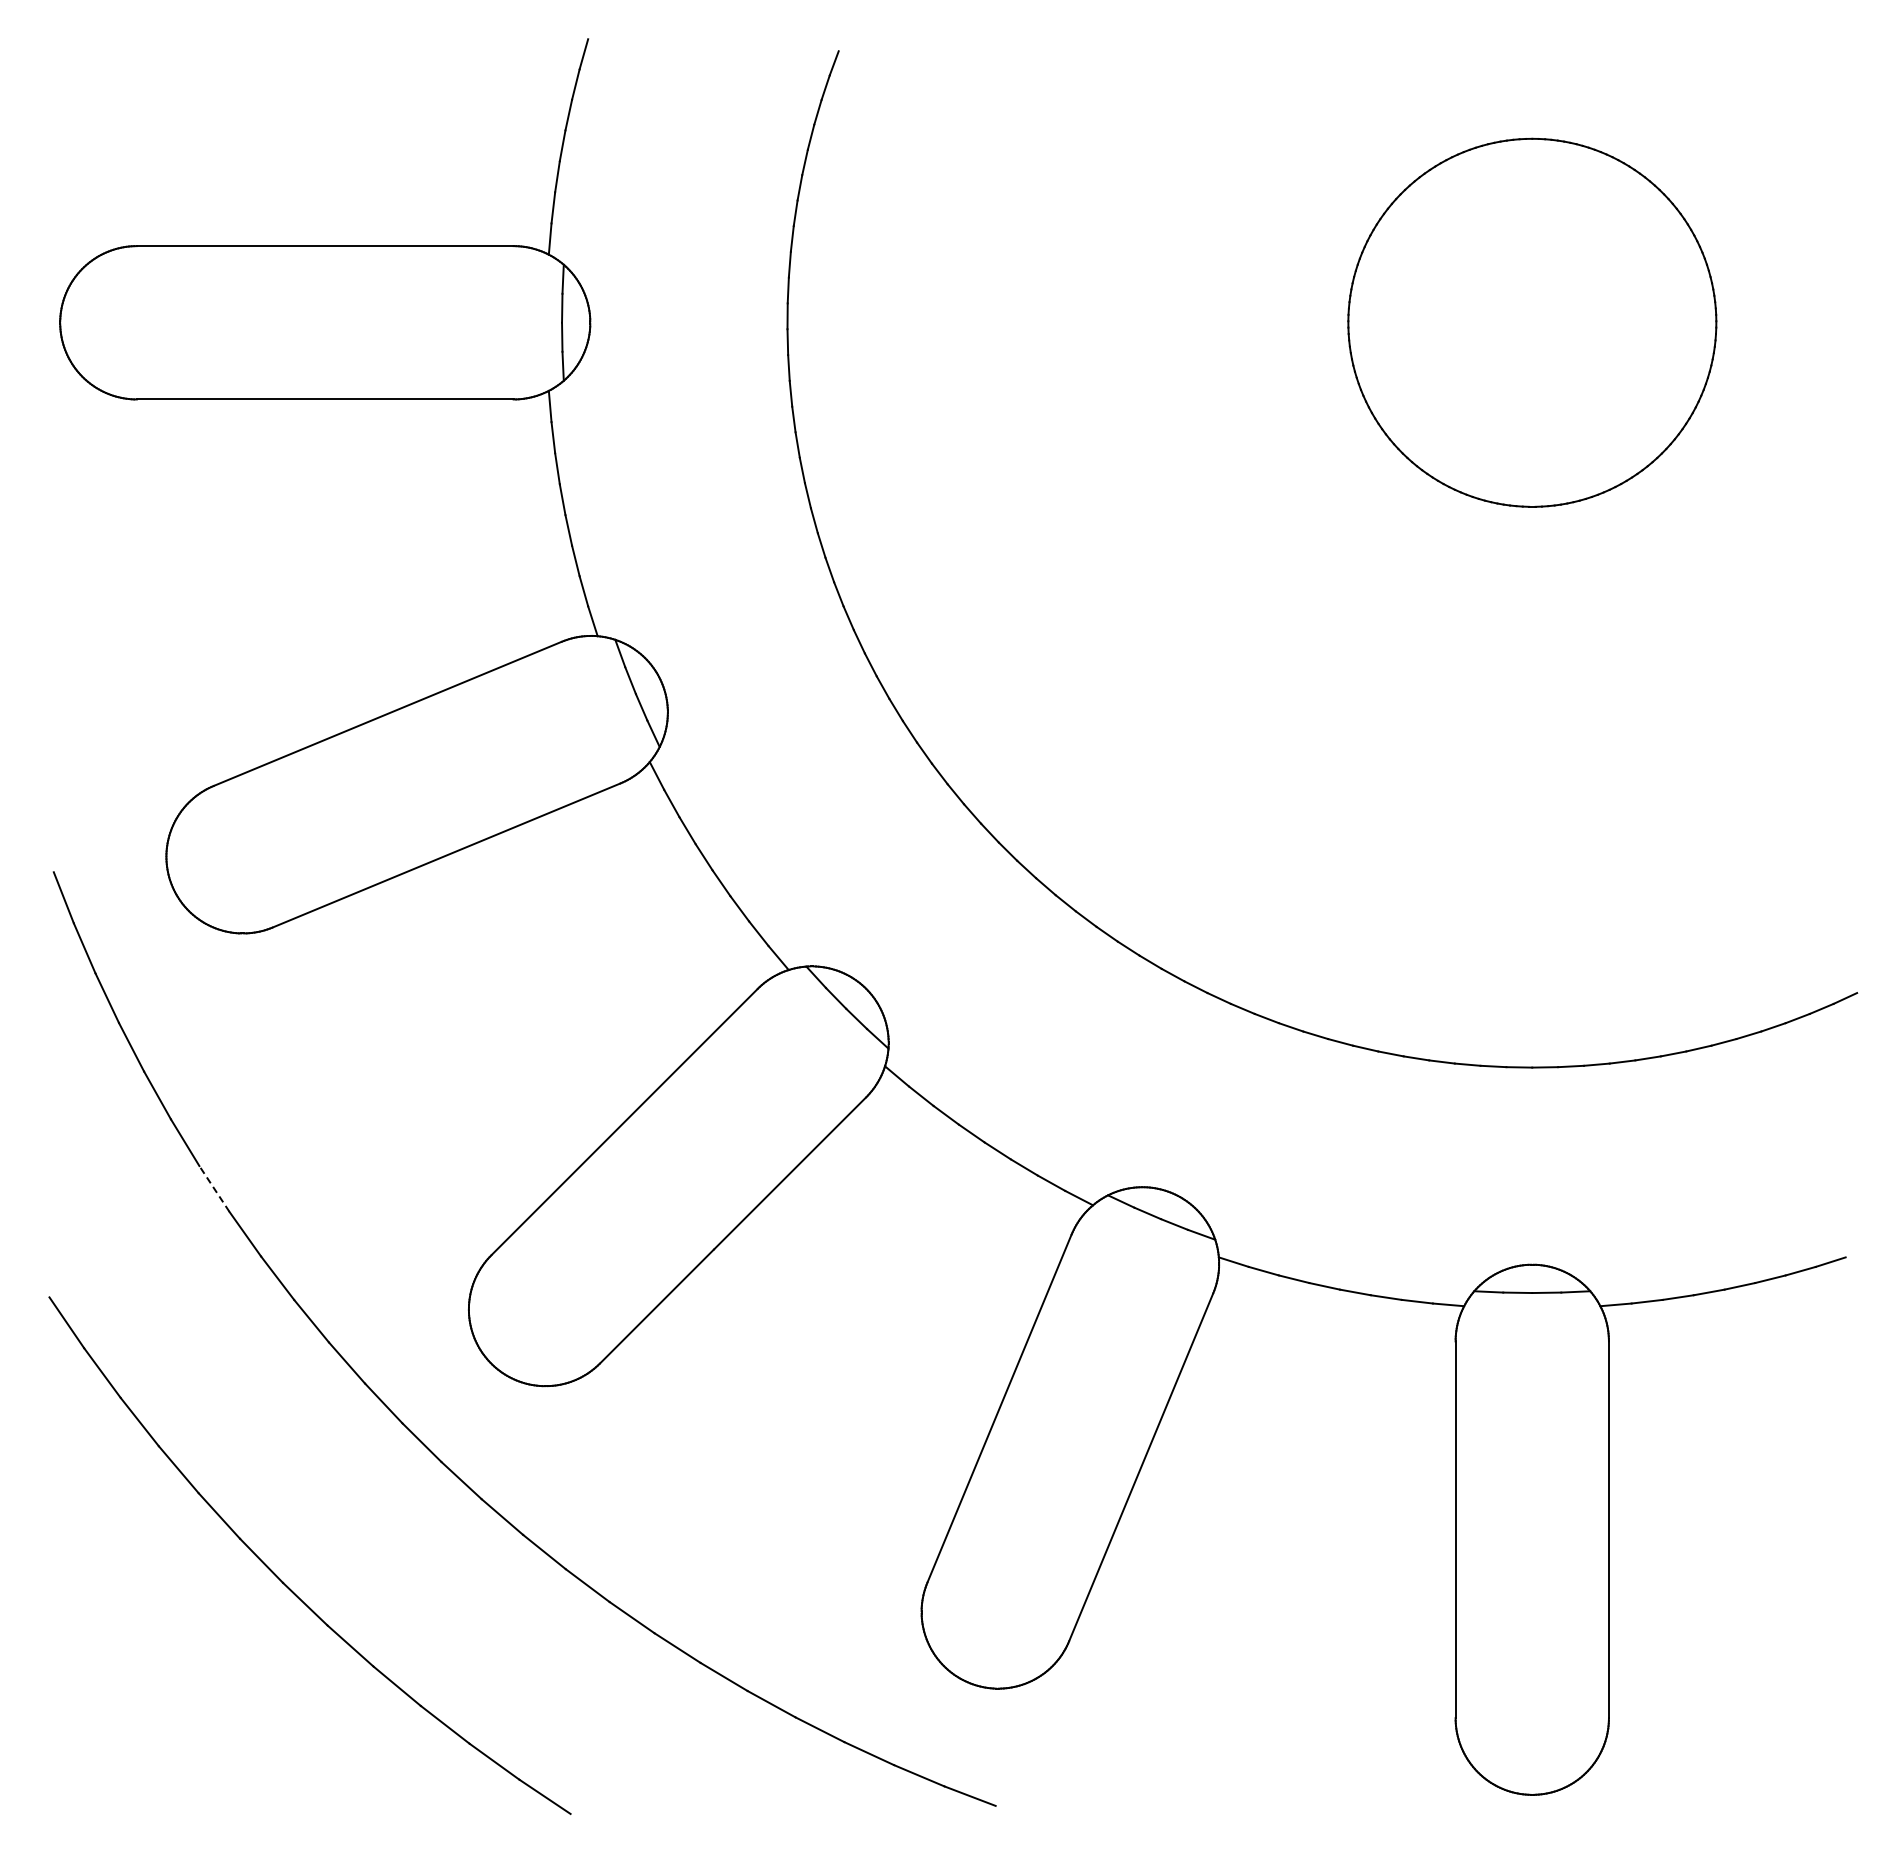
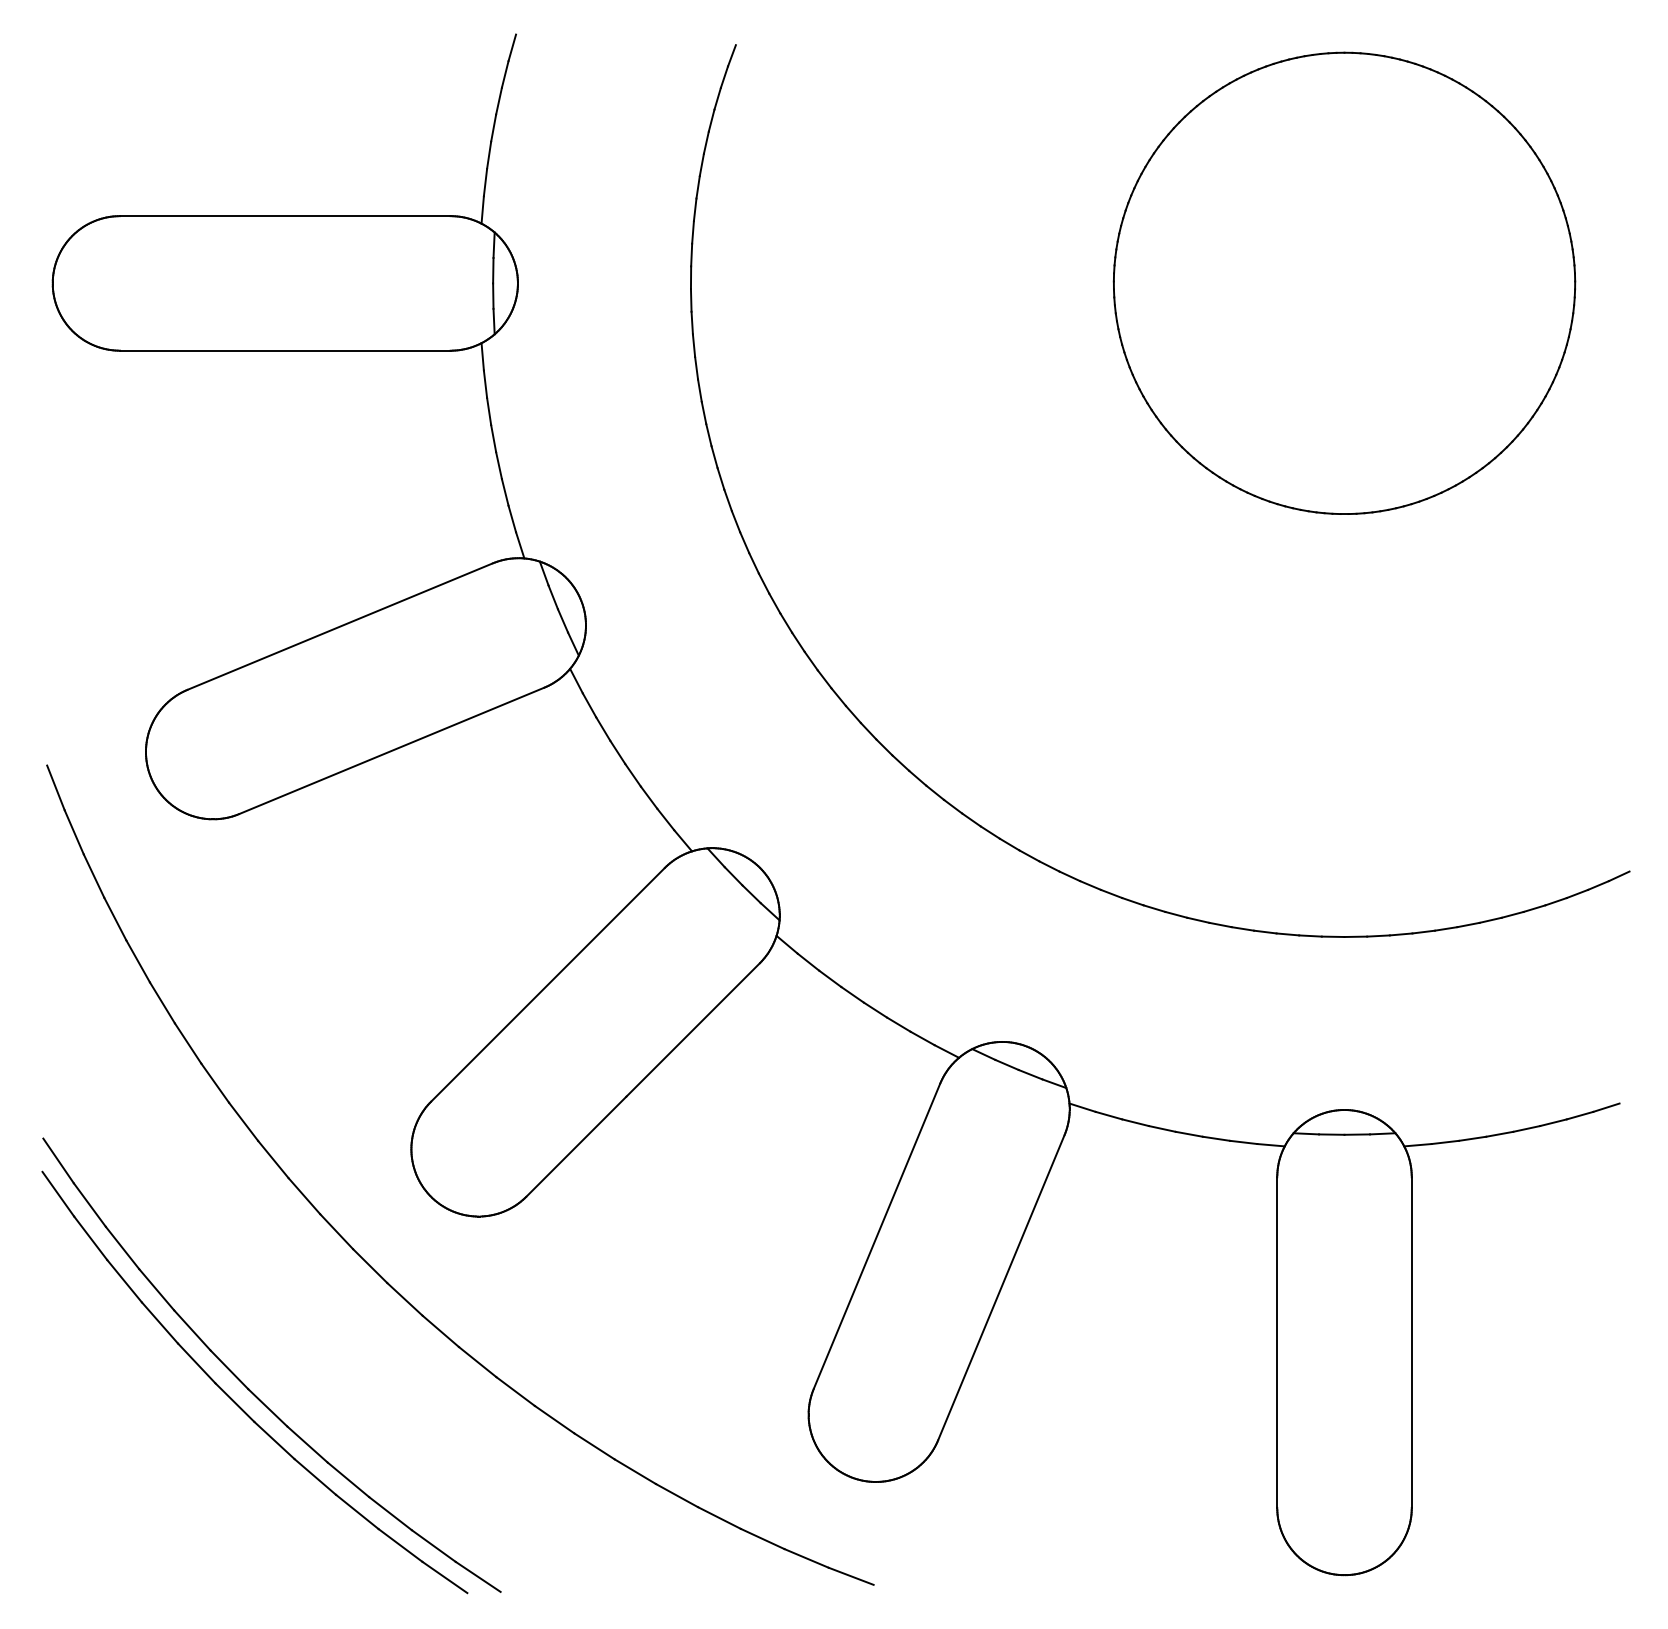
part: (1532, 322) -> (1344, 283), size x1.43
line: (214, 1188) -> (188, 1043), dashed -> solid
part: (268, 1597) -> (235, 1401), added

